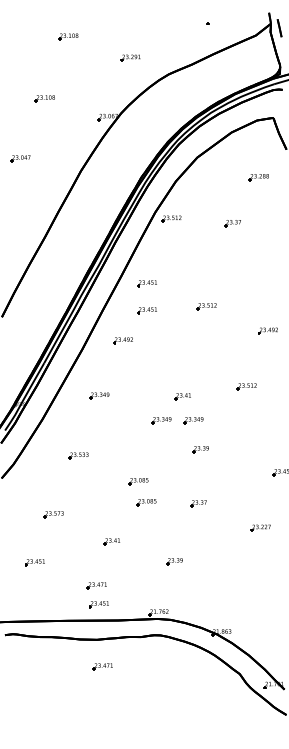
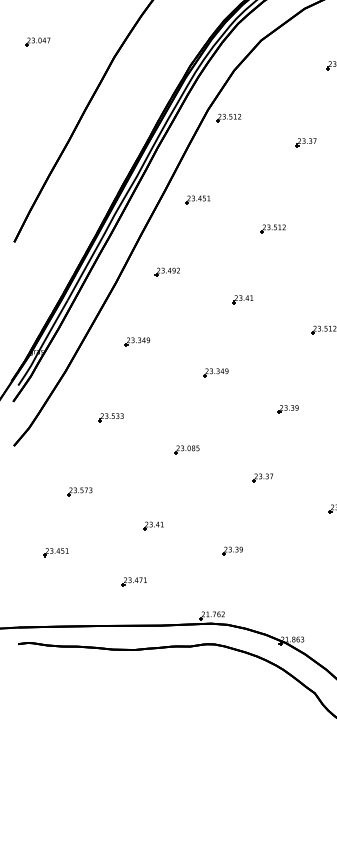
part: (232, 223) -> (305, 142), moved
part: (146, 310) -> (196, 233), removed
part: (182, 396) -> (242, 299), moved
part: (193, 420) -> (256, 372), removed
part: (200, 449) -> (287, 409), moved
part: (146, 502) -> (196, 476), removed
part: (98, 604) -> (136, 605), removed
part: (102, 666) -> (141, 683), removed

